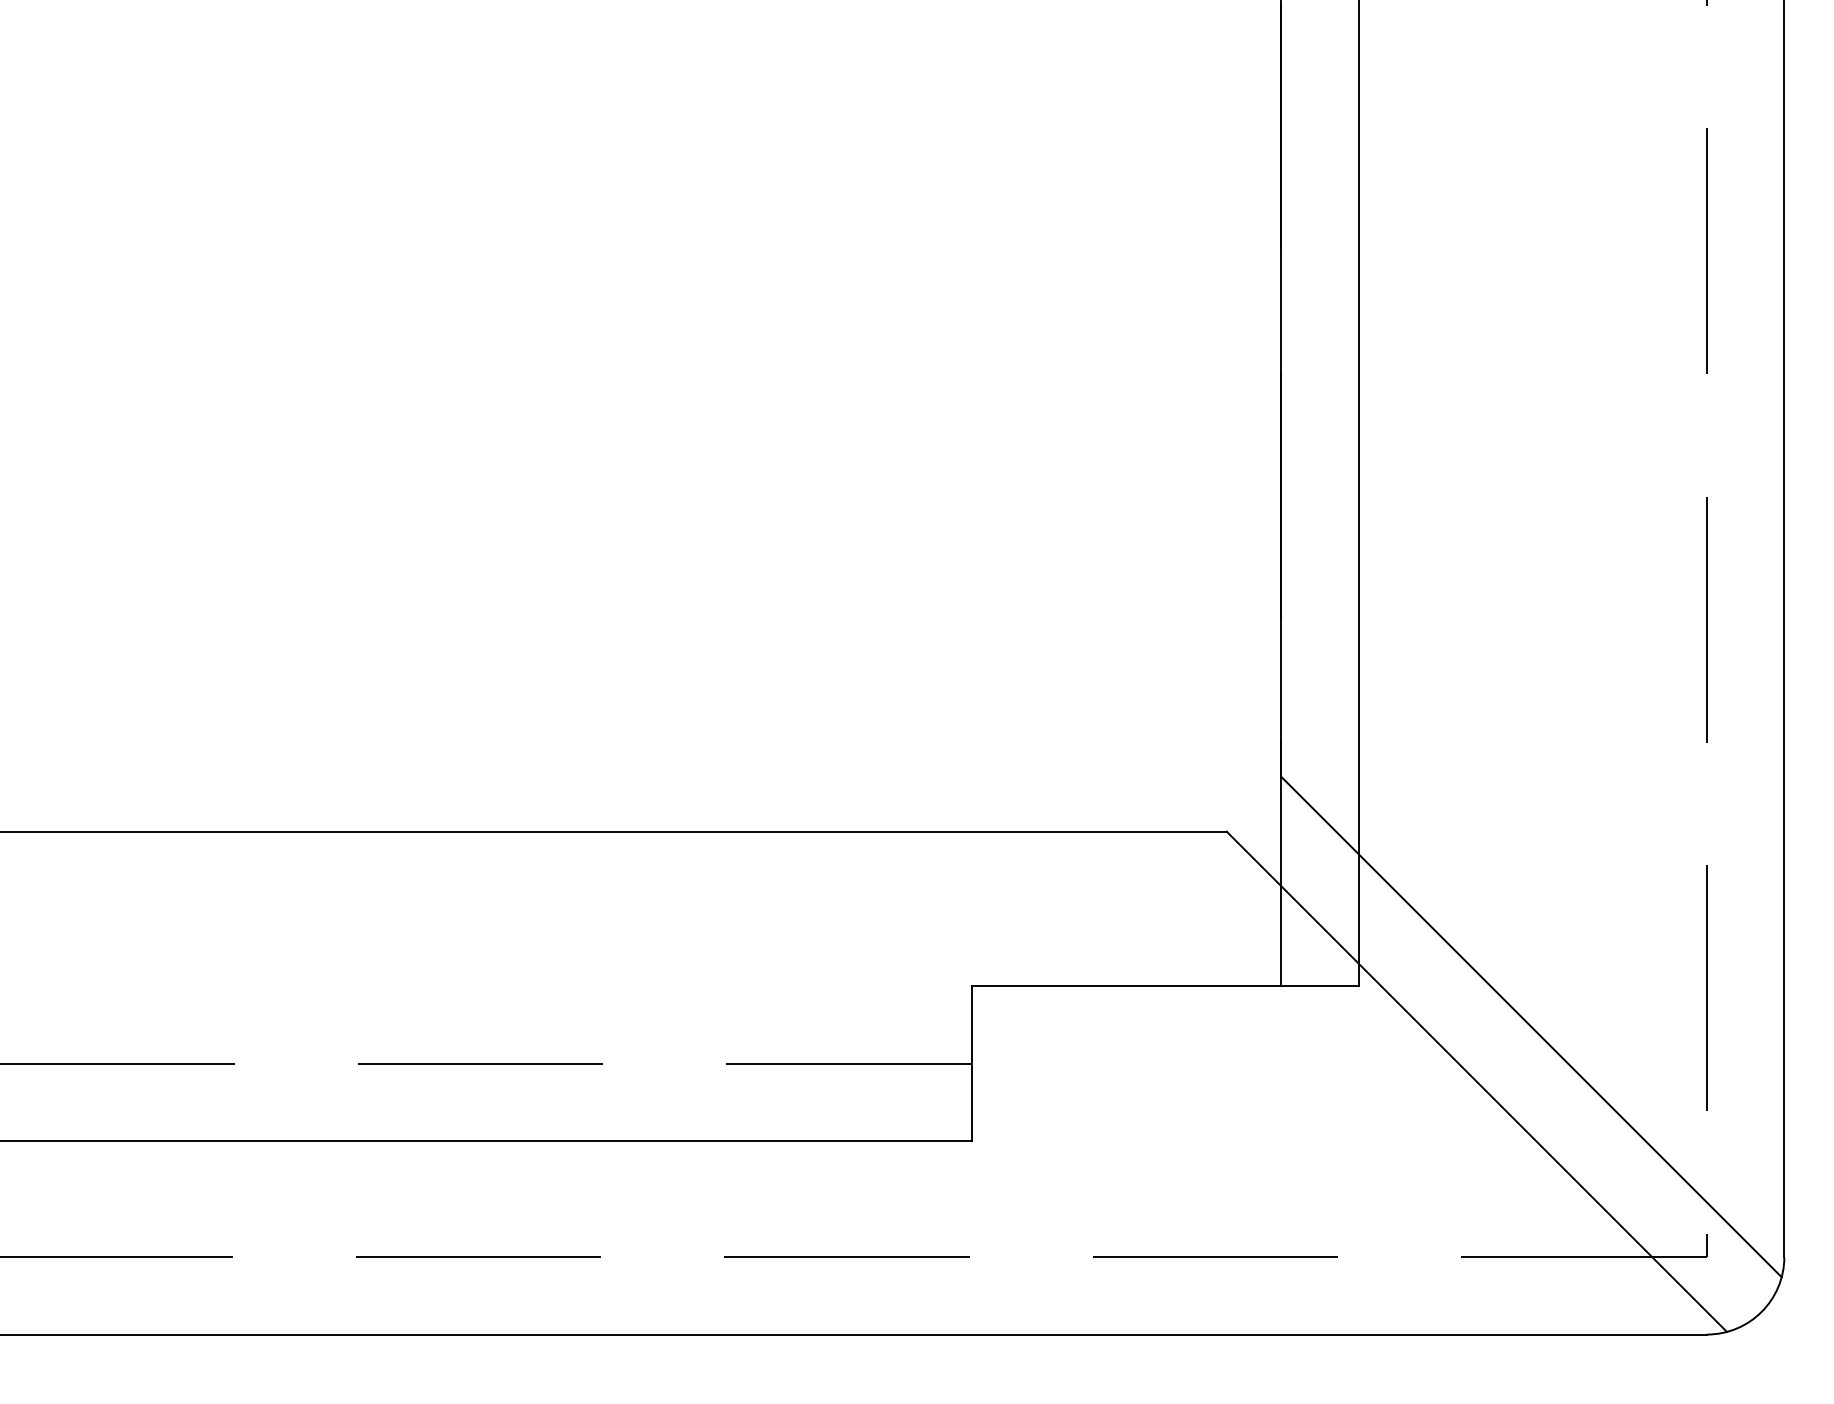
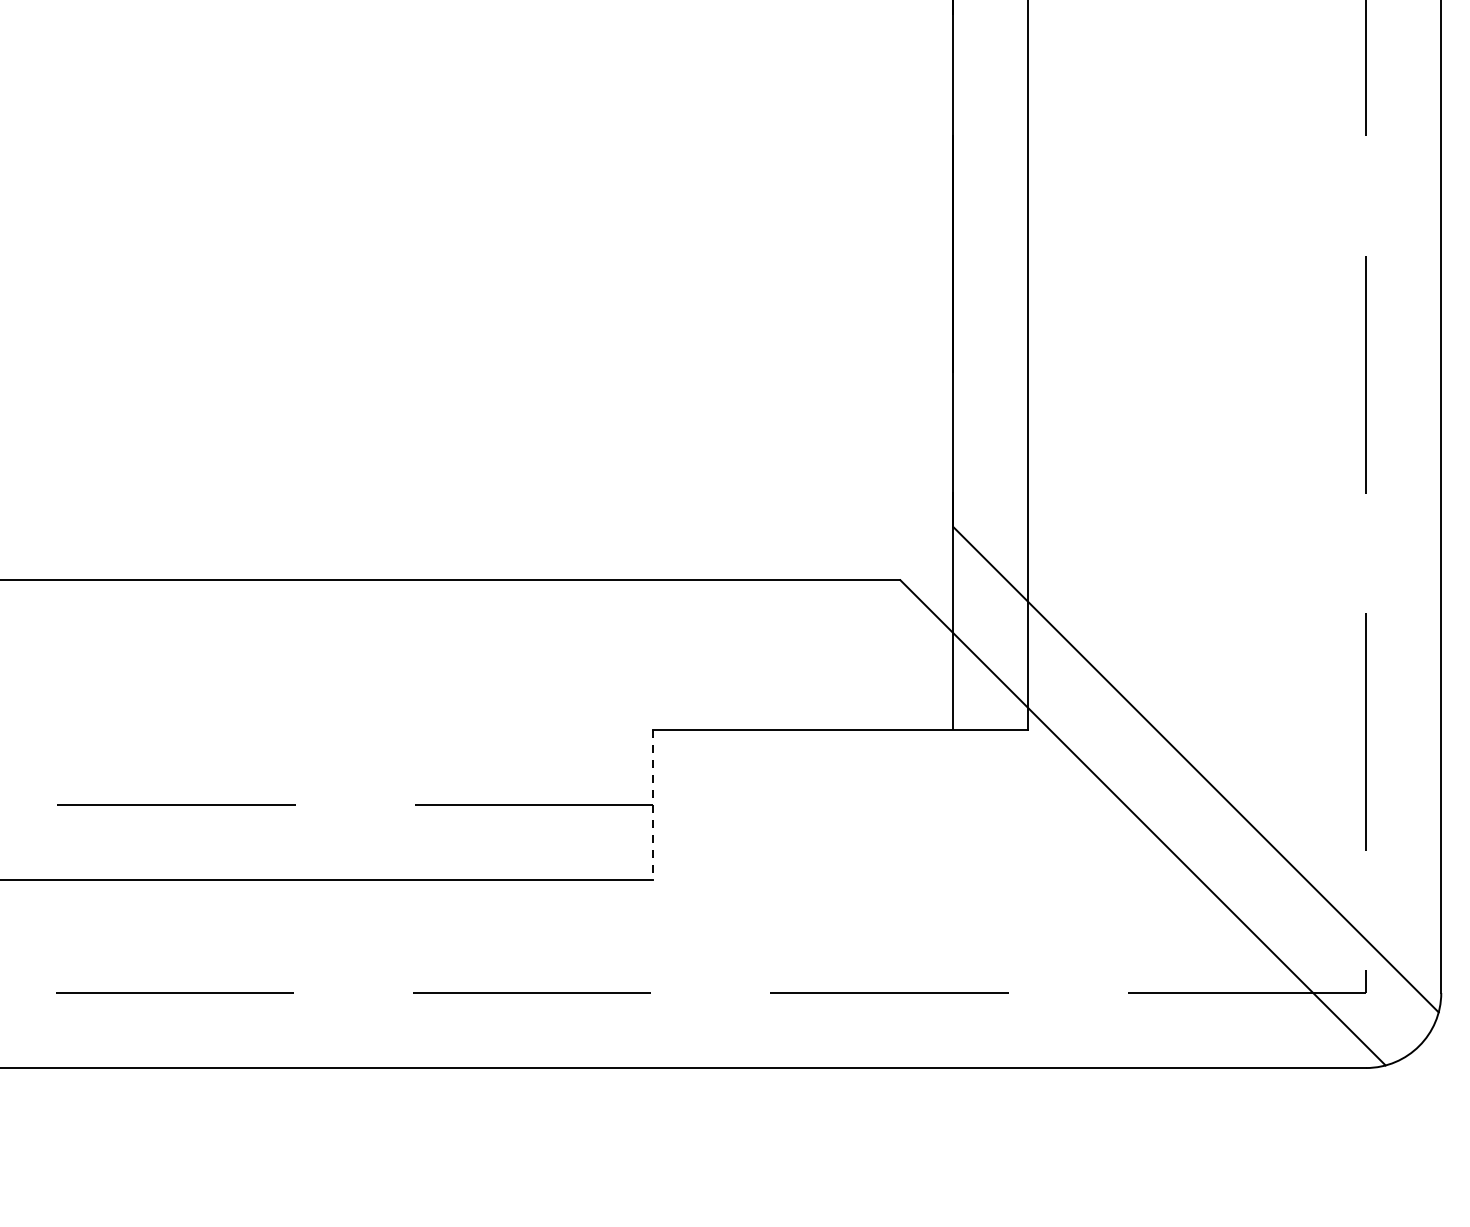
line: (971, 1064) -> (652, 806), solid -> dashed

